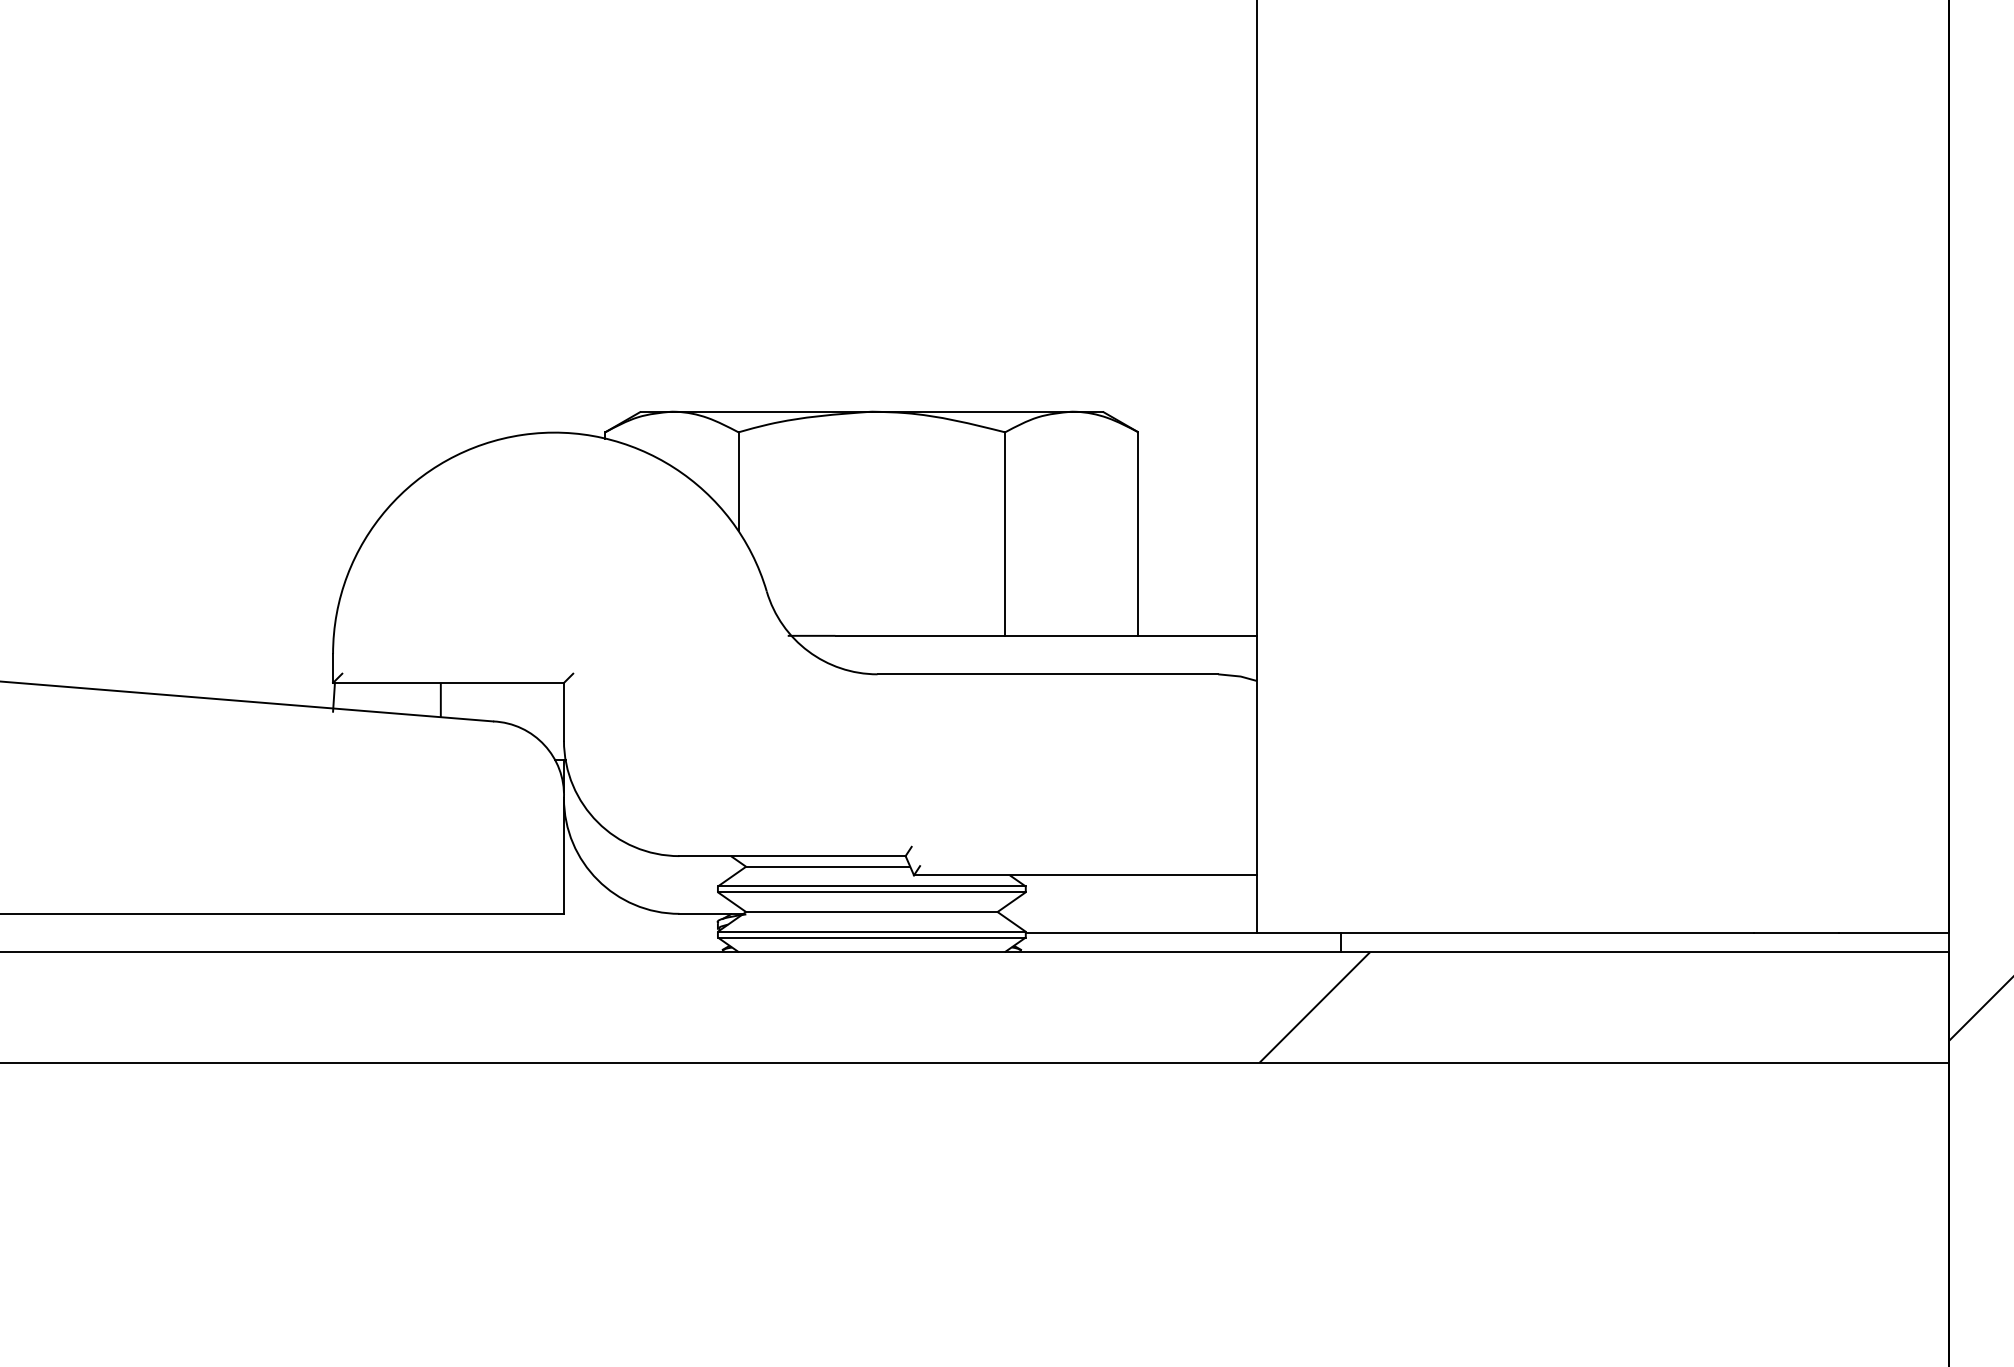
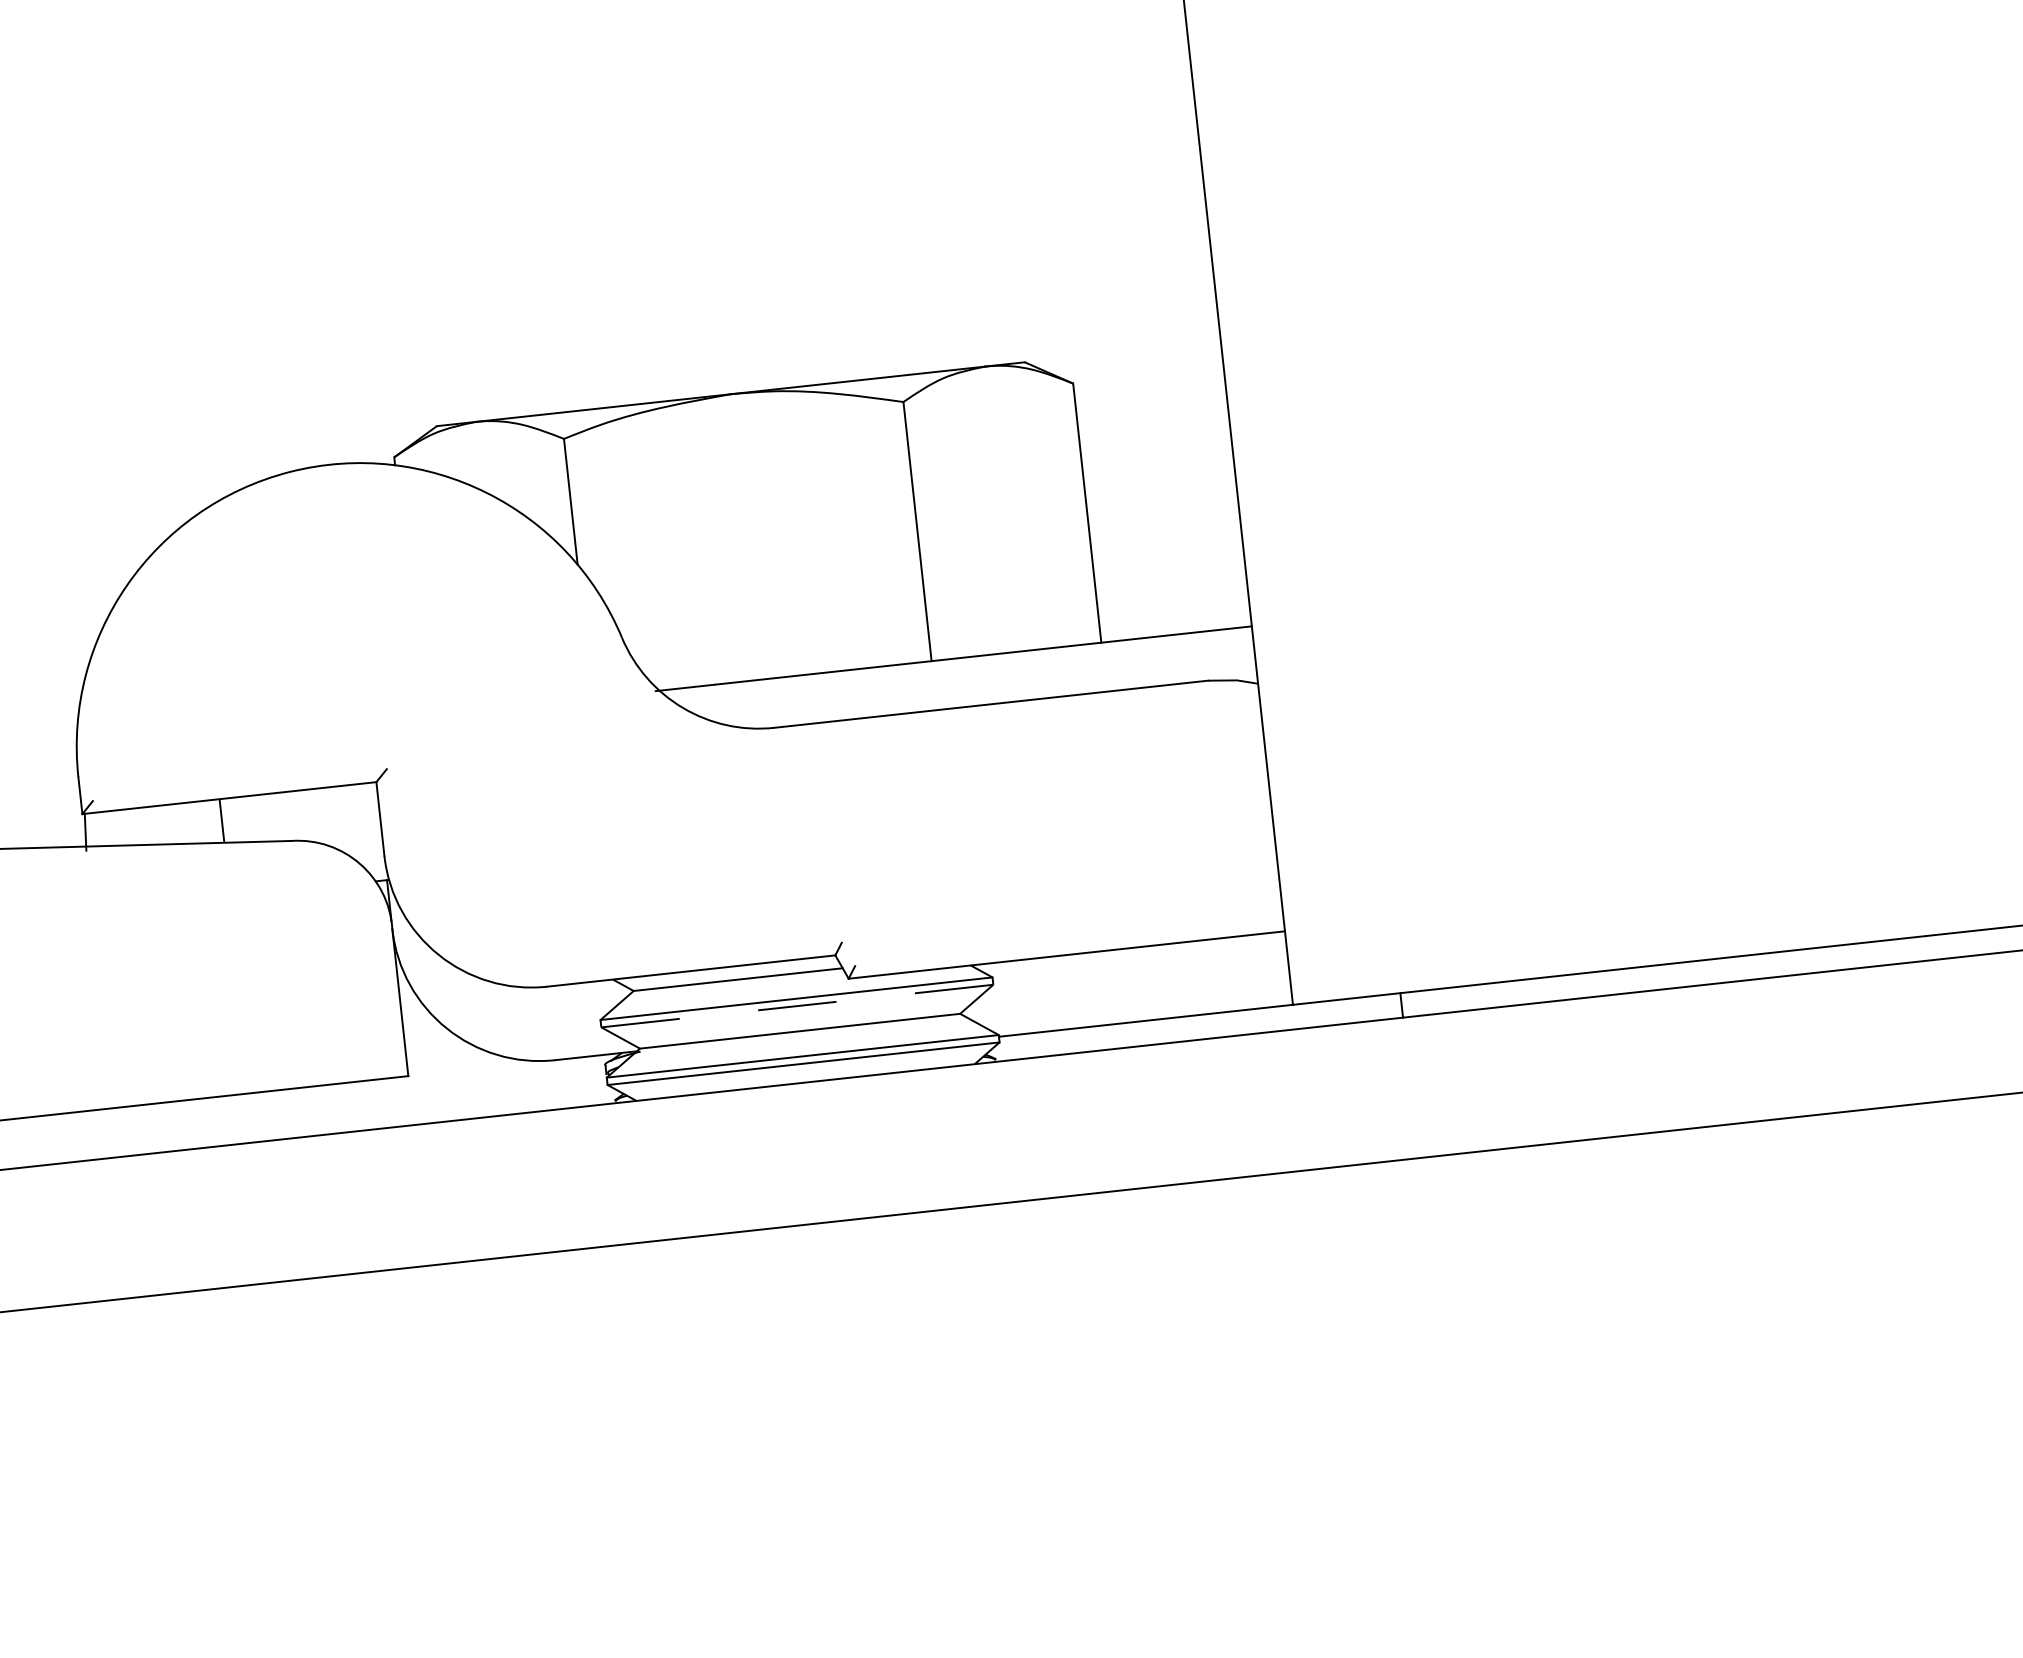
line: (871, 892) -> (796, 1006), solid -> dashed
hatch: (1314, 1007) -> (1376, 1091), removed

